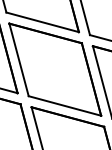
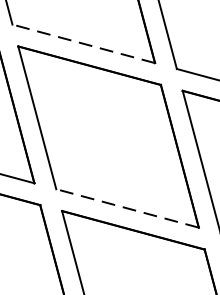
line: (42, 22) -> (83, 44), solid -> dashed
line: (64, 105) -> (126, 207), solid -> dashed

